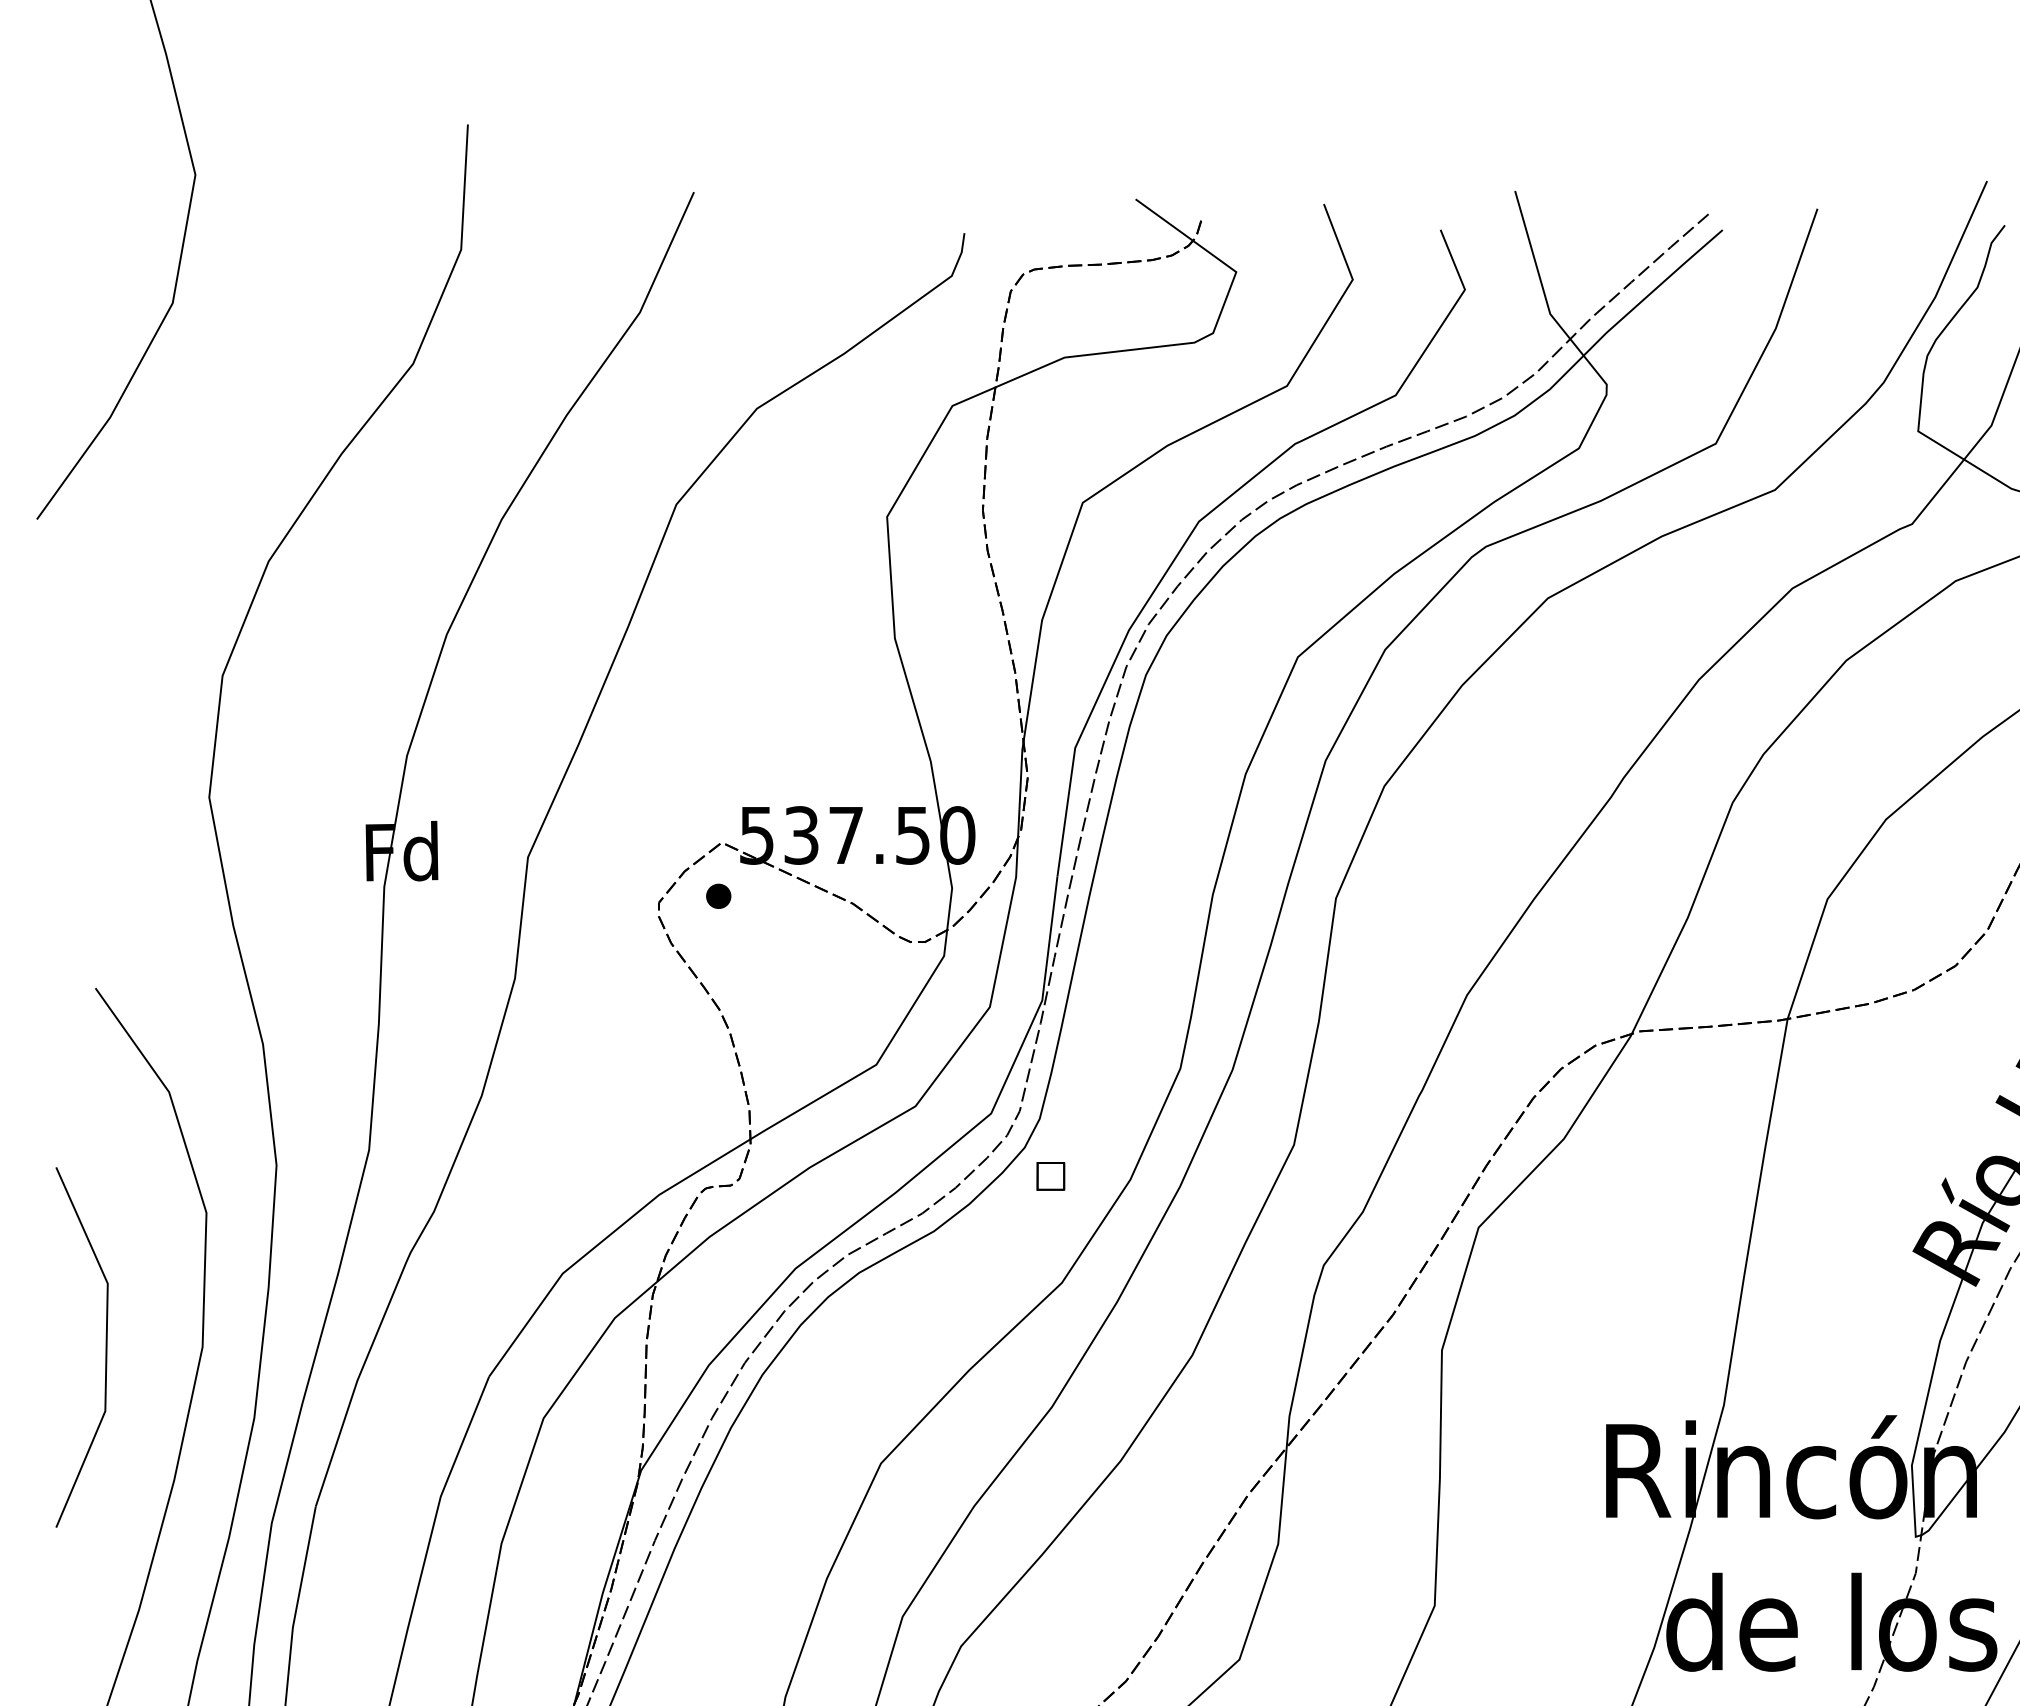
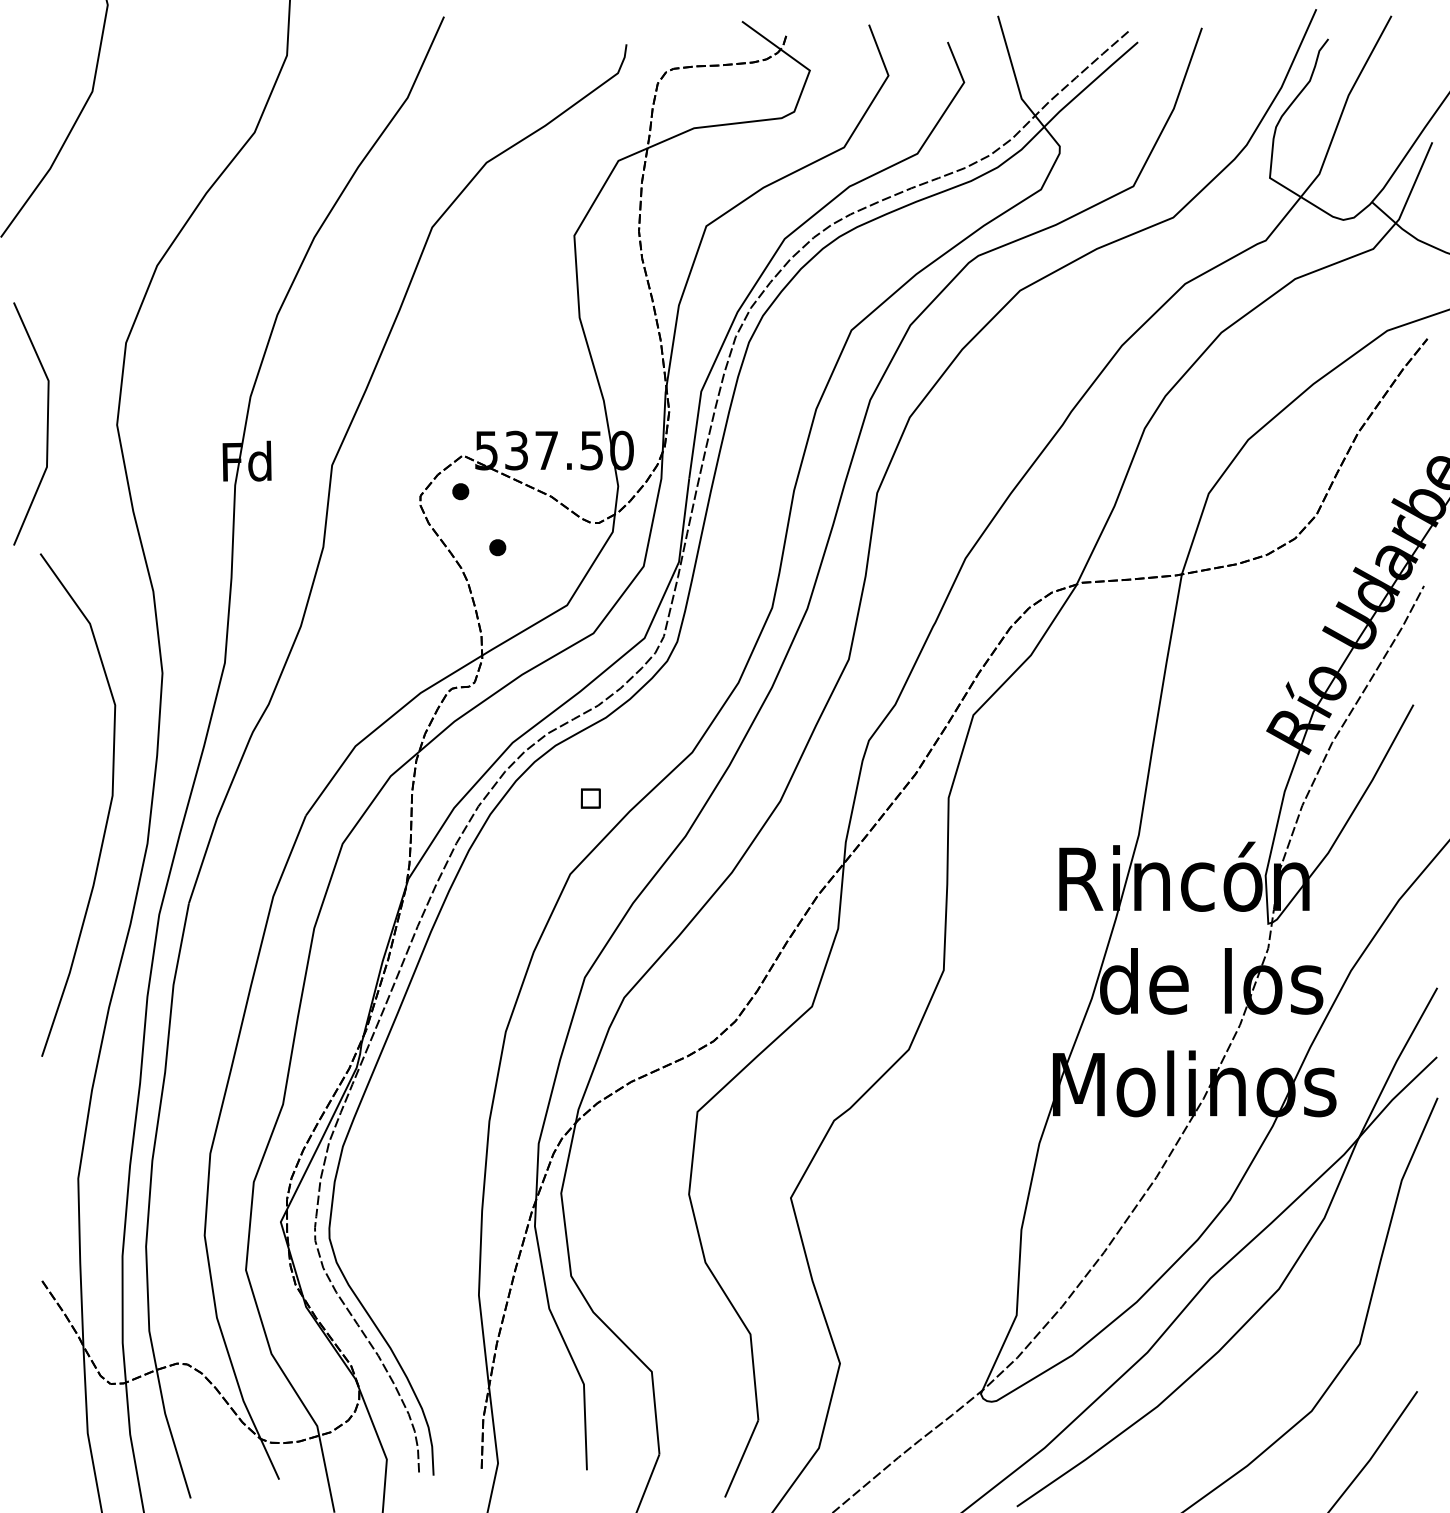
part: (773, 979) -> (497, 547), added
part: (1050, 1176) -> (590, 798), moved
line: (104, 1348) -> (46, 424), moved

